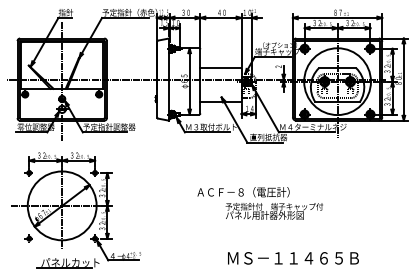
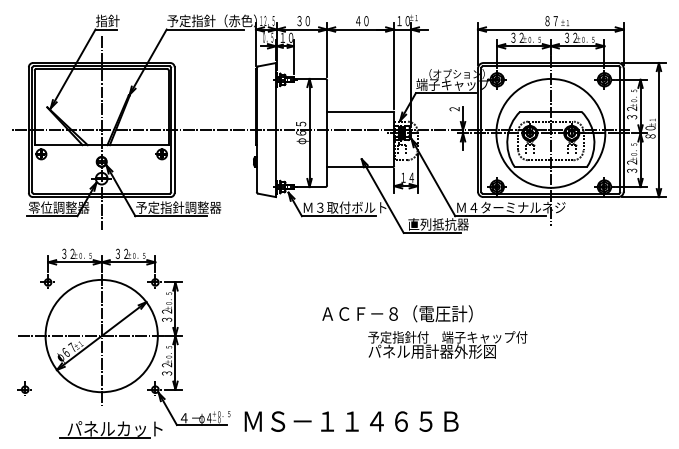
part: (28, 238) -> (23, 389), moved
text: (293, 258) -> (351, 421), moved

